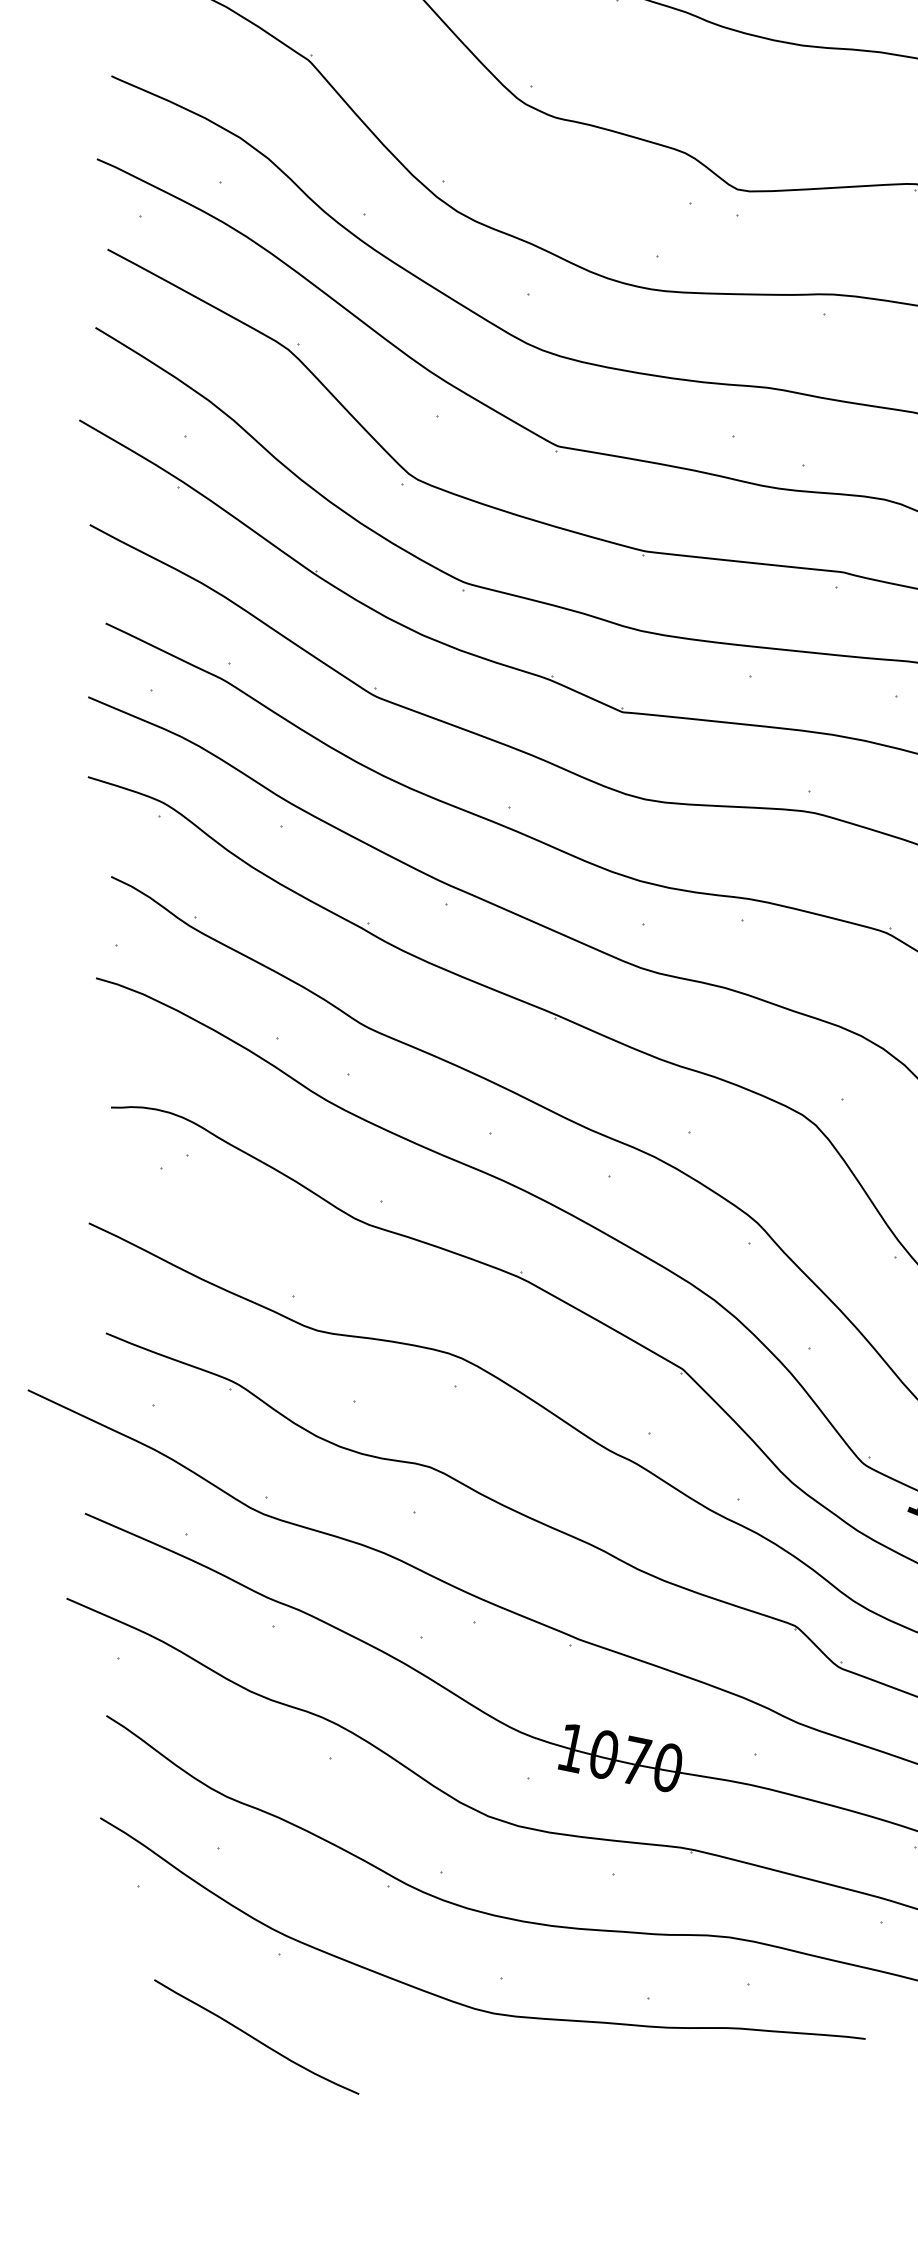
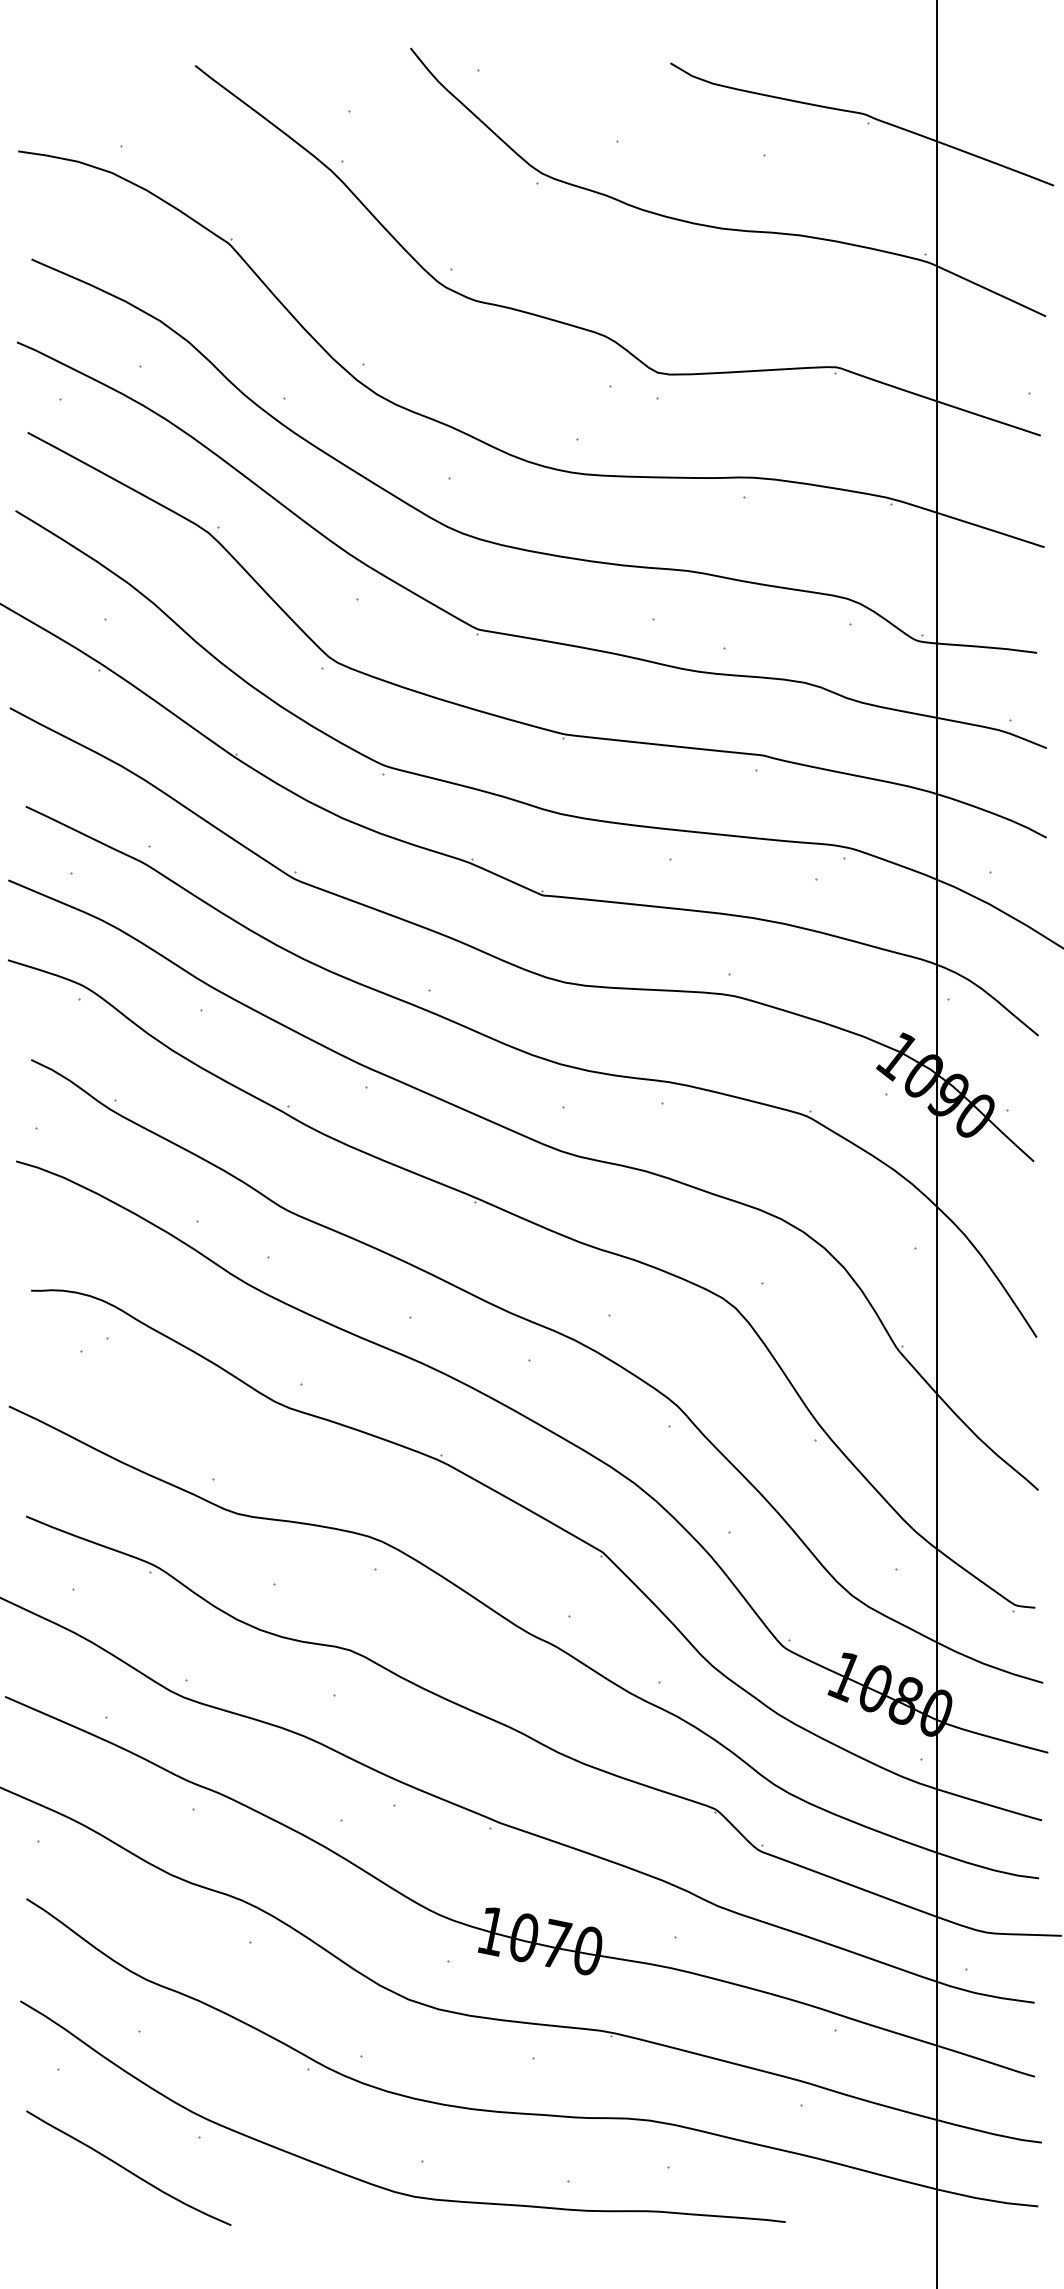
curve: (256, 2038) -> (128, 2169), moved

